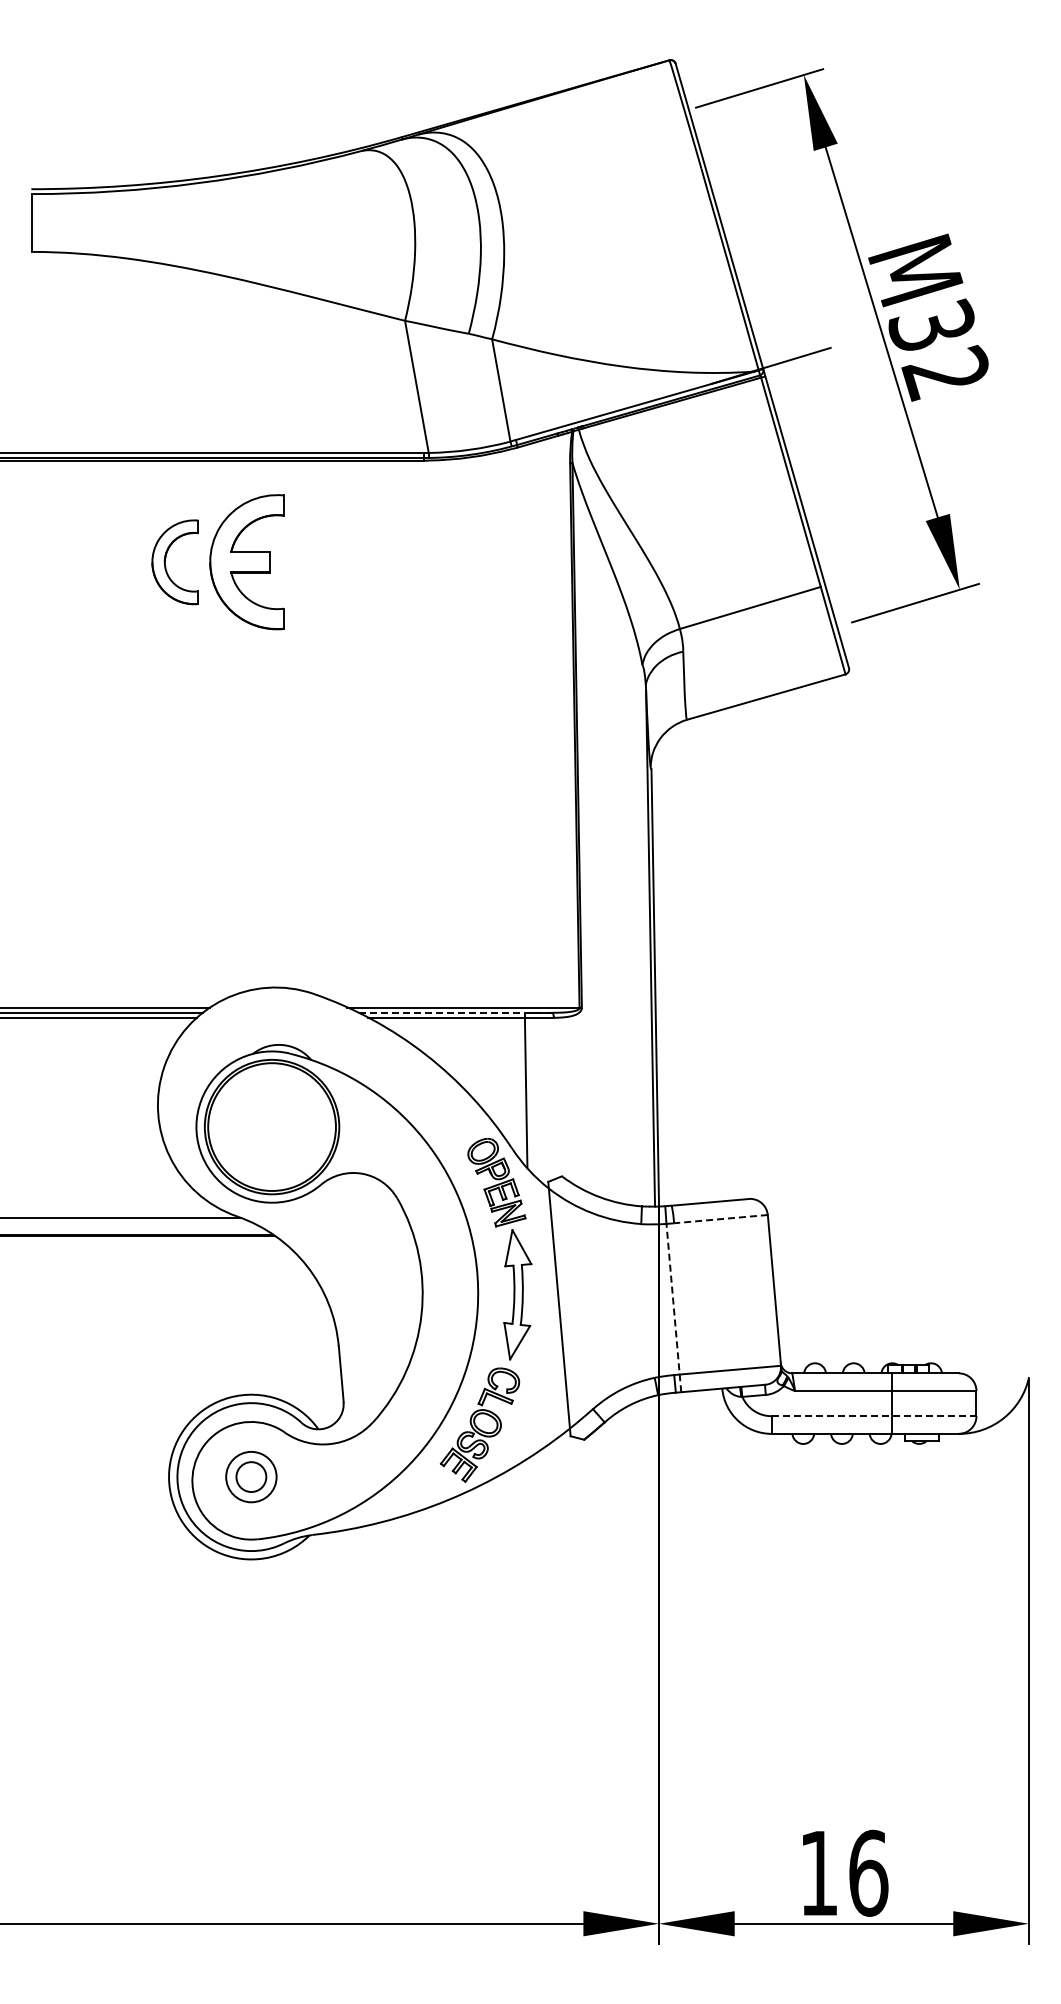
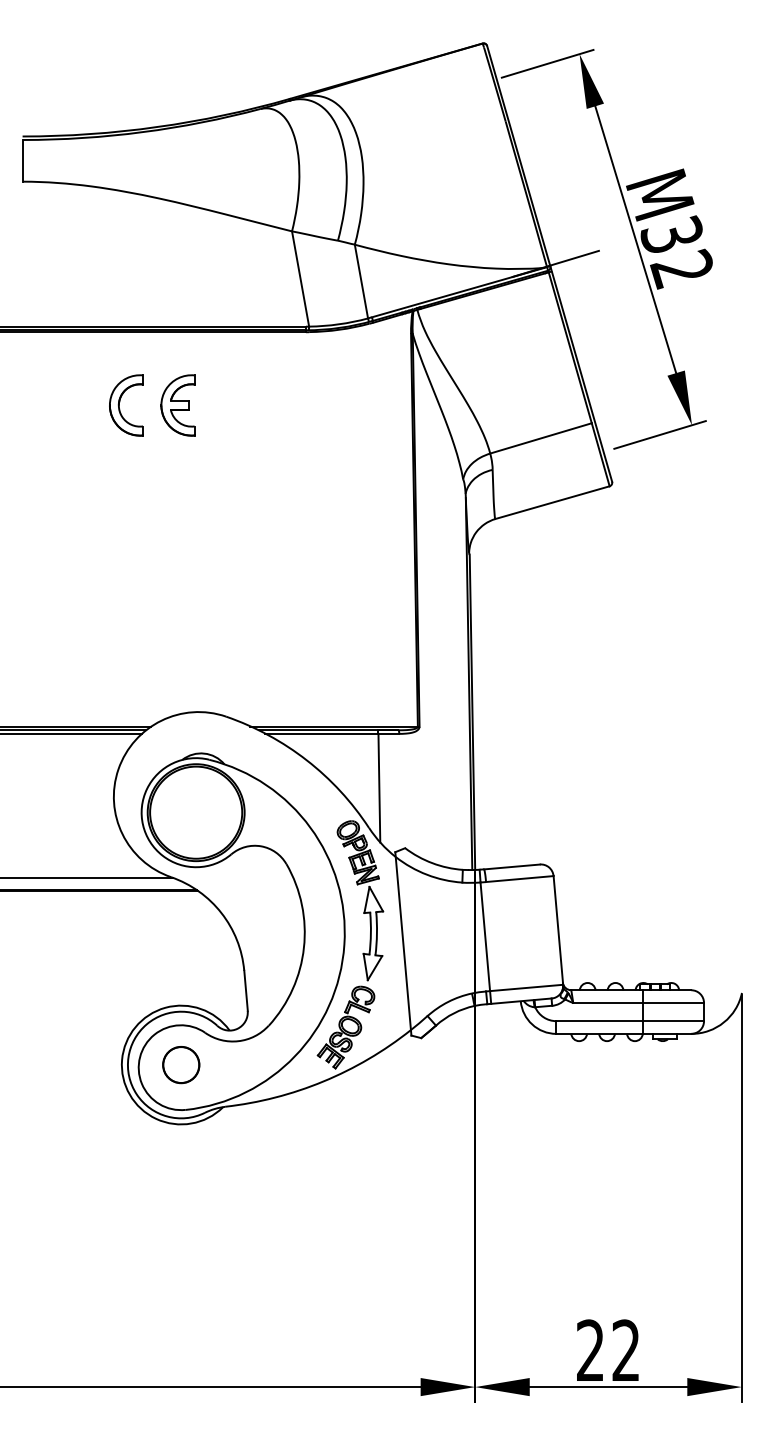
part: (246, 562) -> (177, 405), size x0.62
line: (455, 1012) -> (328, 730), dashed -> solid
line: (721, 1219) -> (520, 879), dashed -> solid
line: (673, 1307) -> (485, 942), dashed -> solid
line: (874, 1416) -> (630, 1021), dashed -> solid
circle: (251, 1476) -> (181, 1064), size x1.67
text: (844, 1872) -> (608, 1350), 16 -> 22

